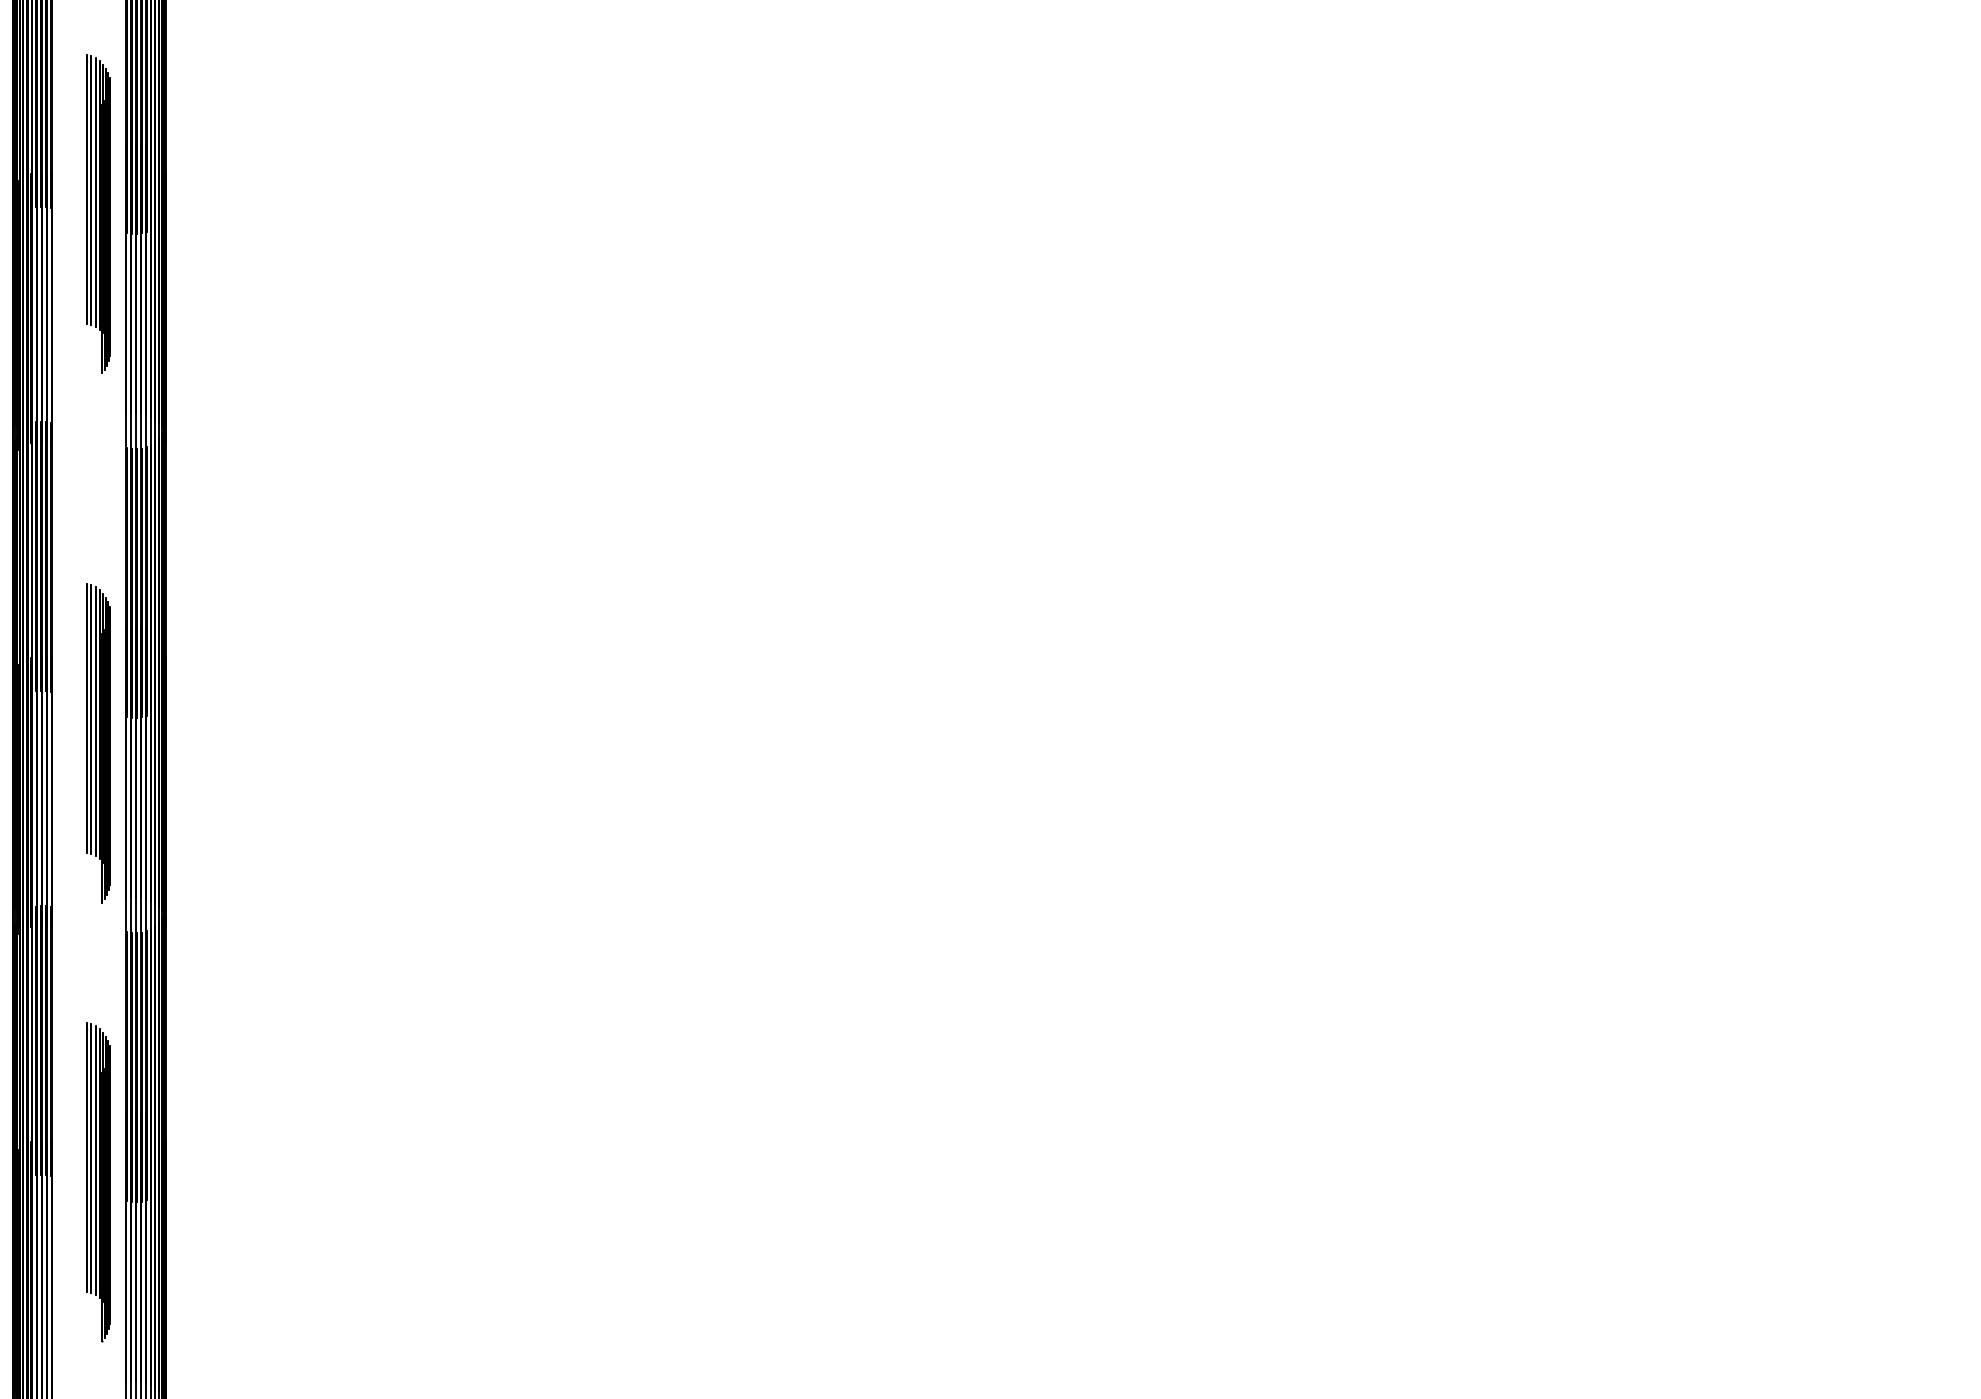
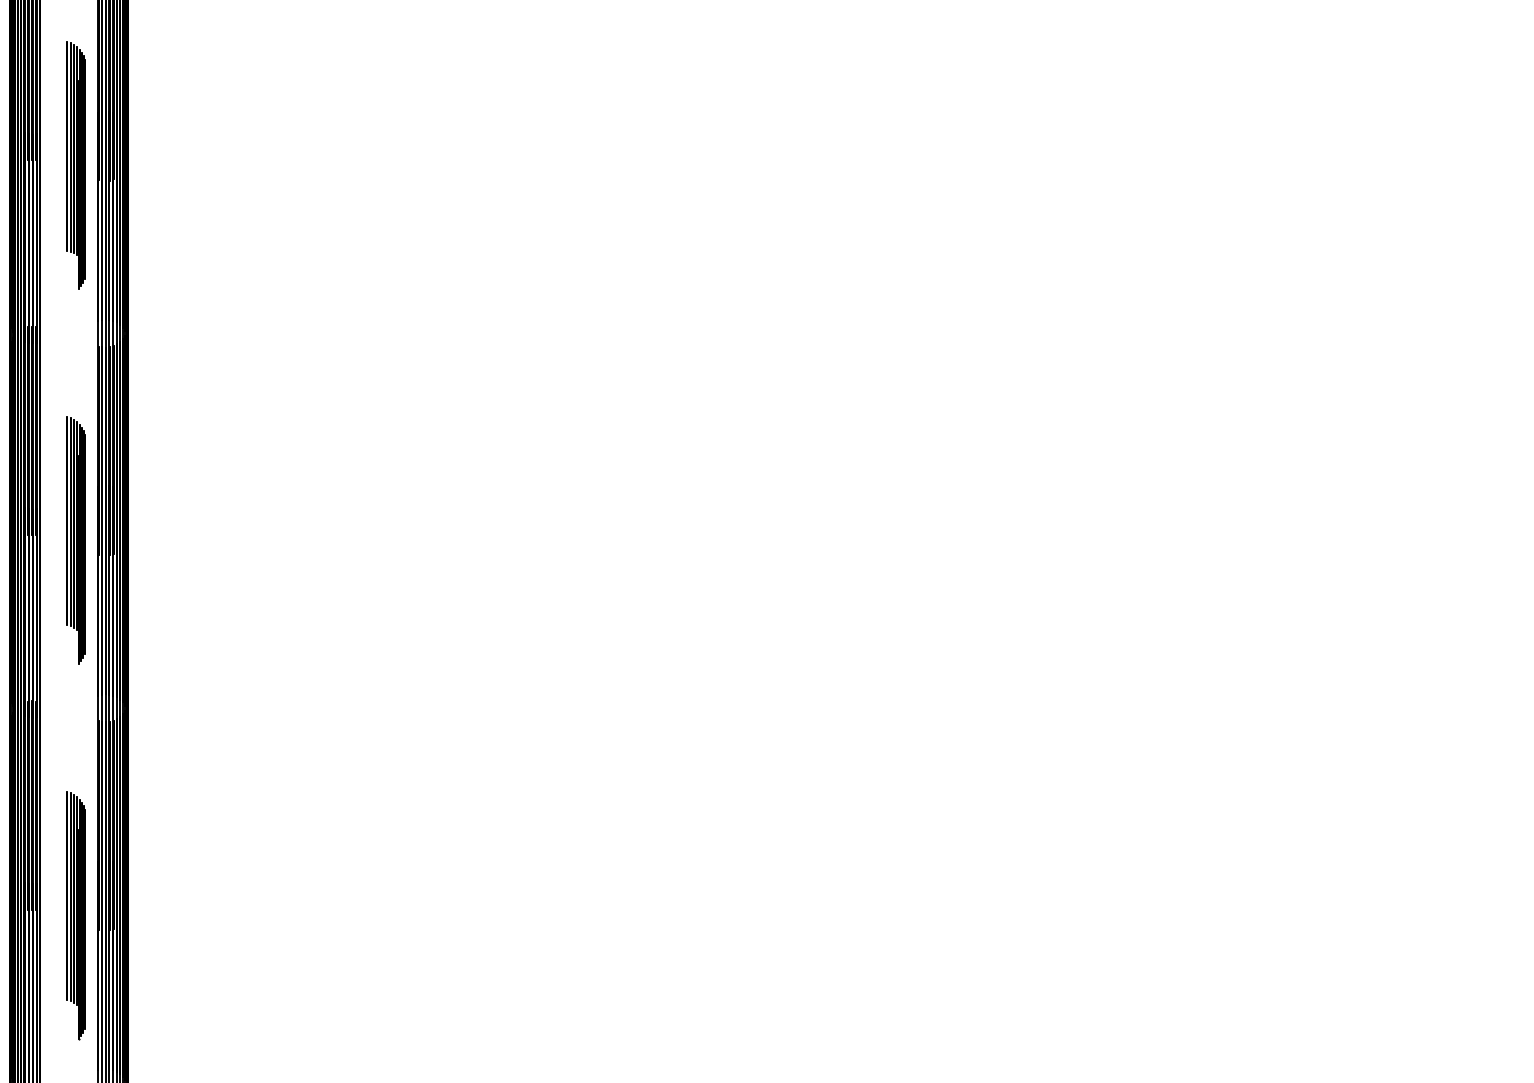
part: (98, 743) -> (76, 540), moved

